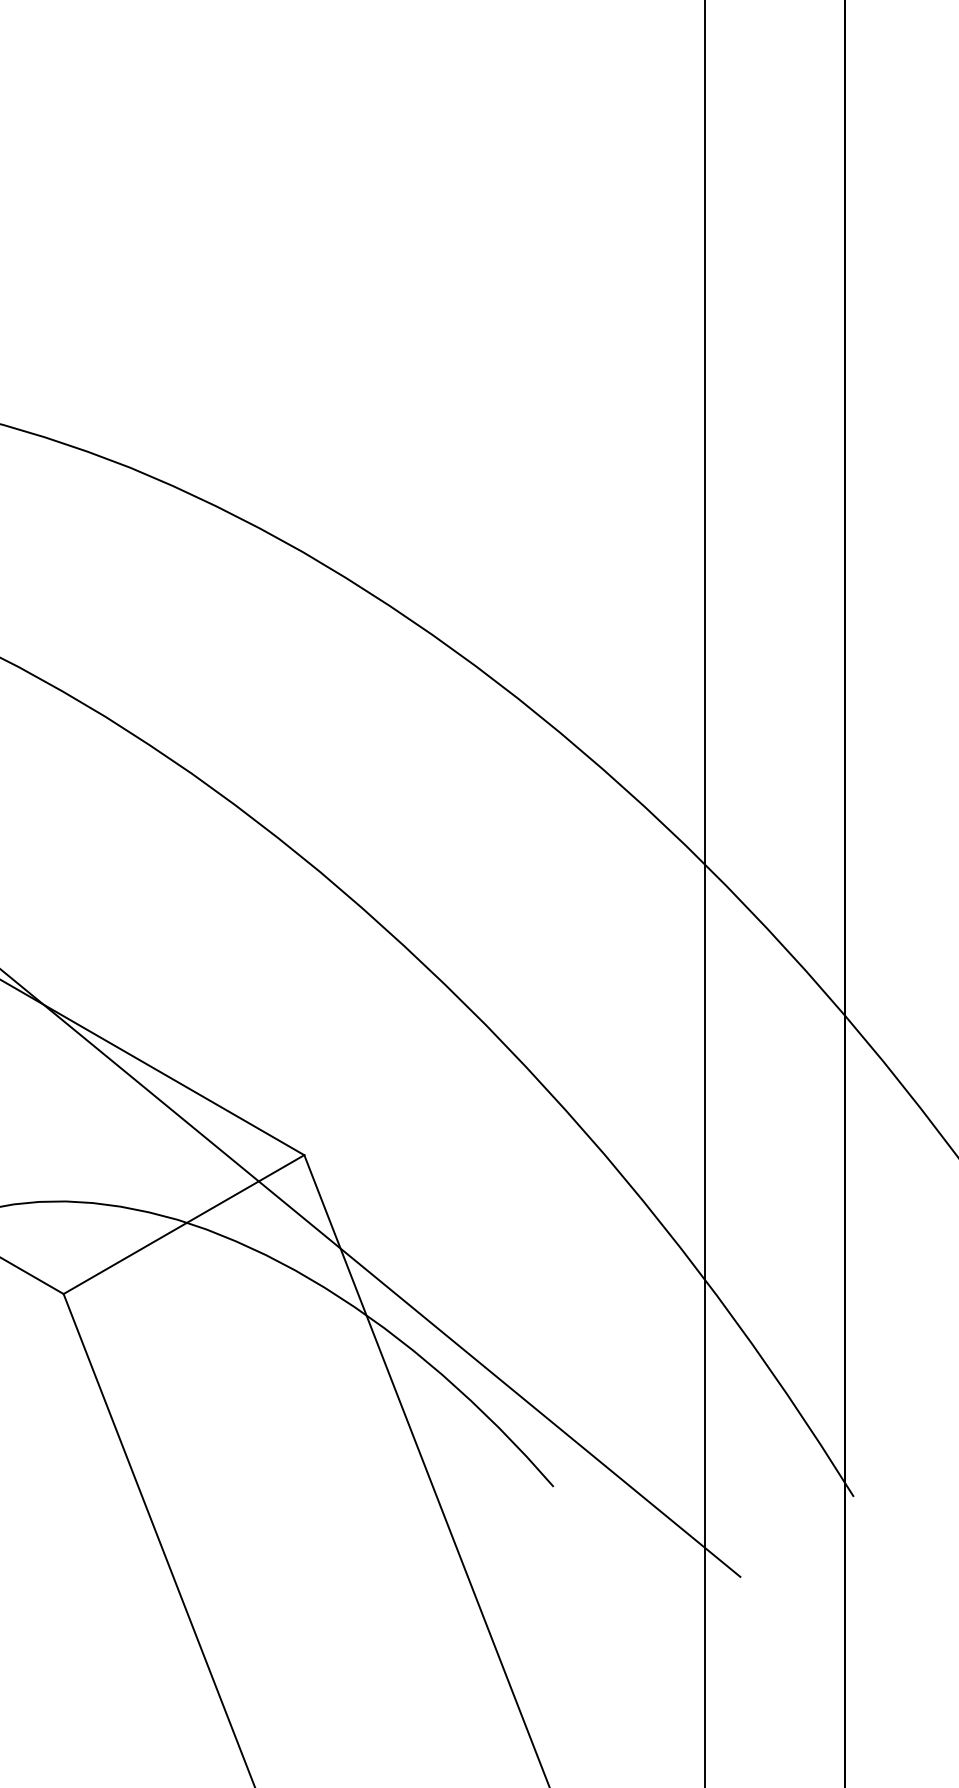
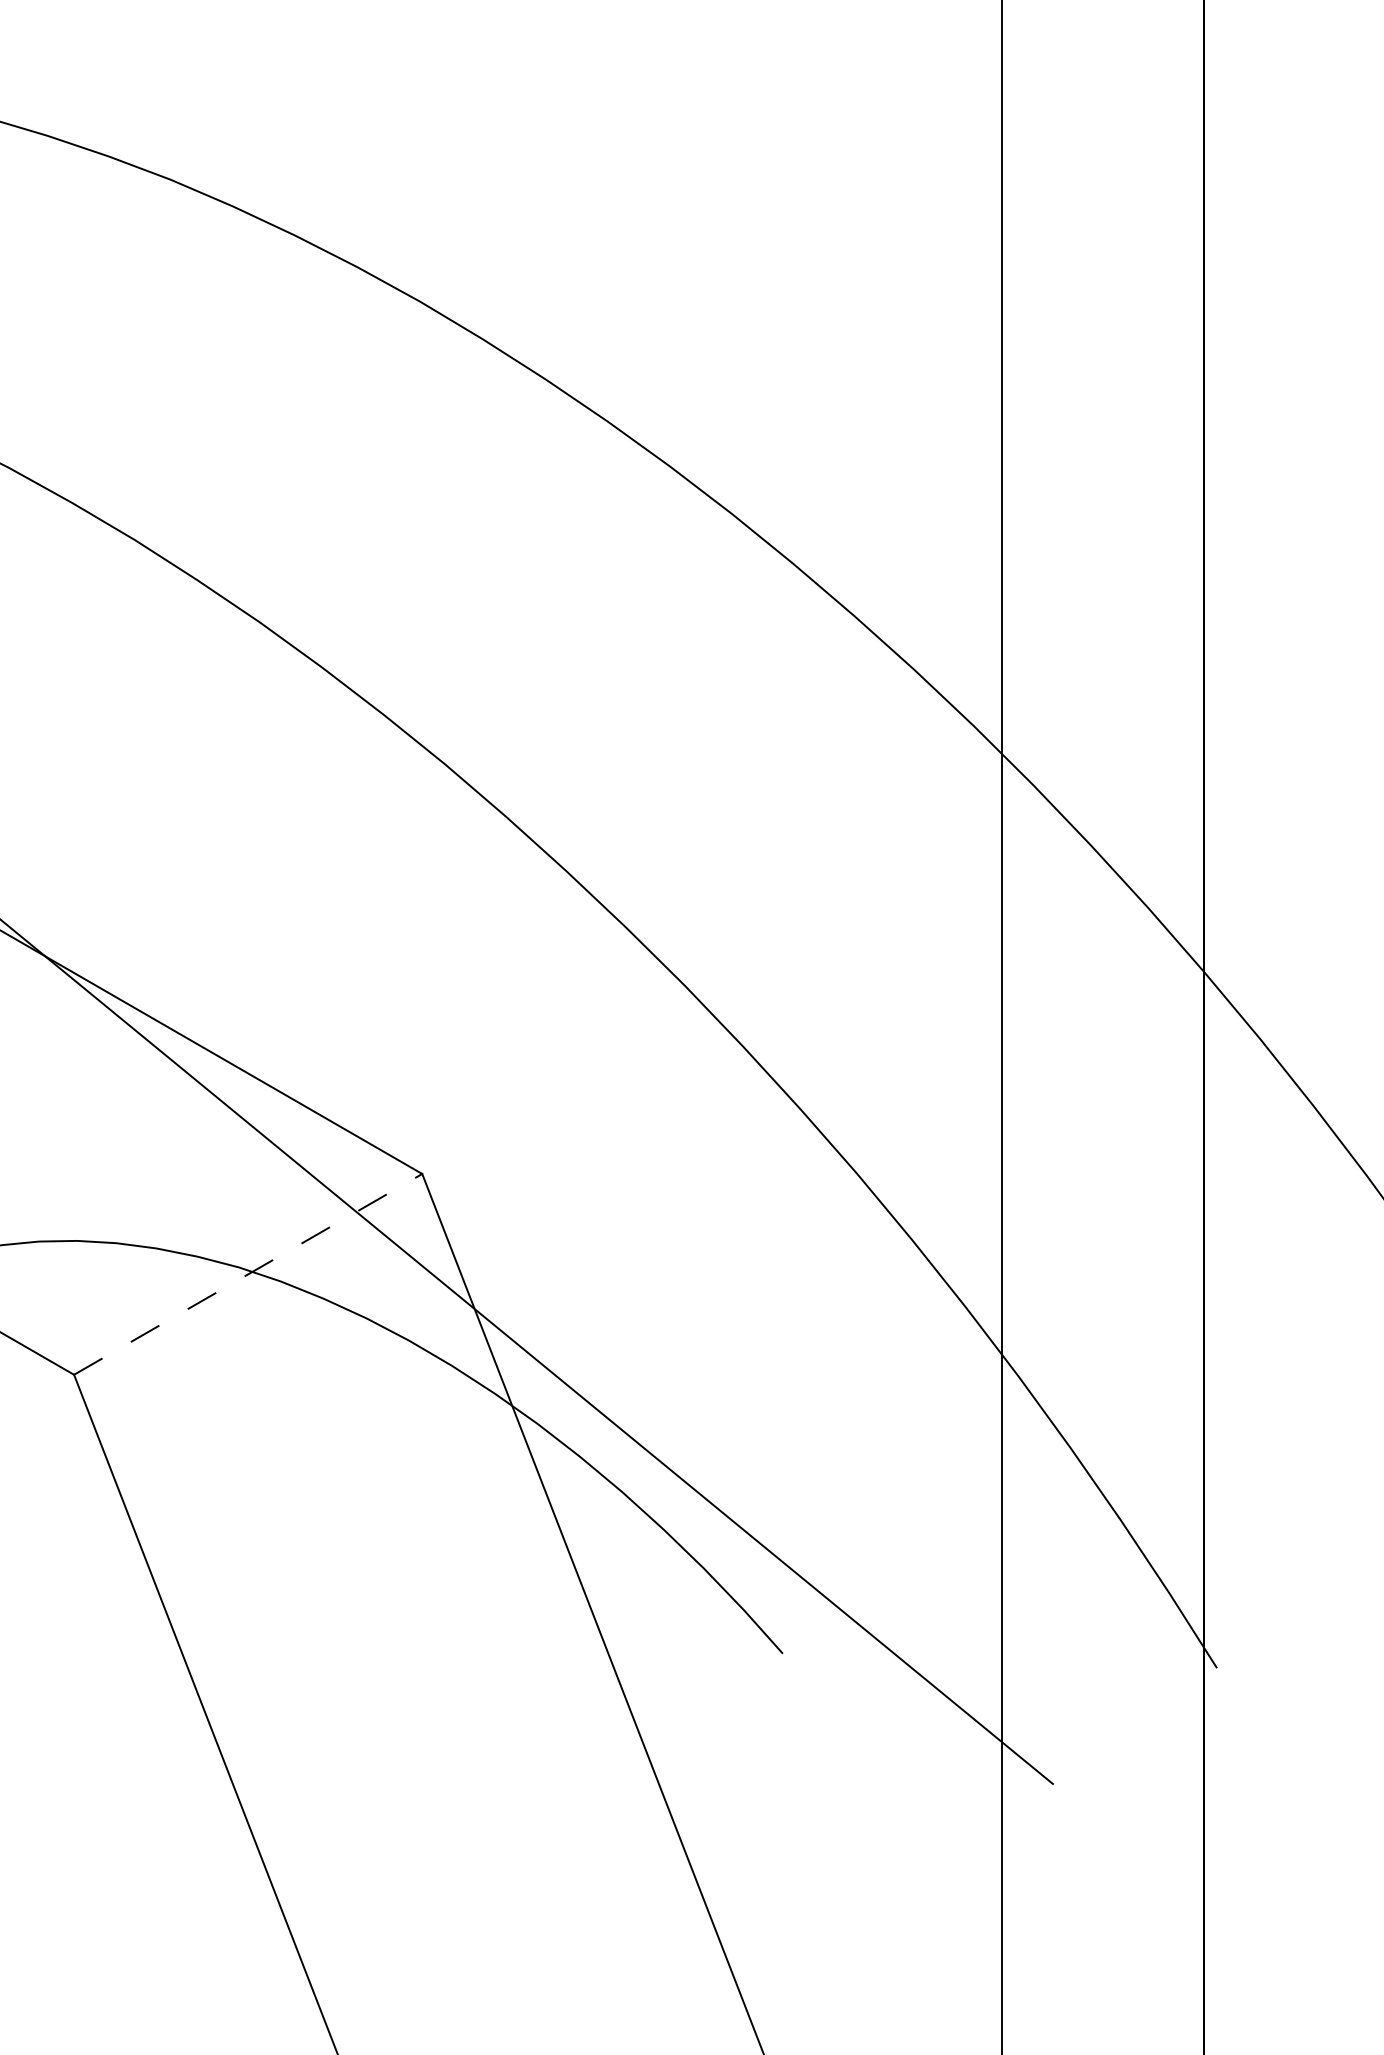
line: (183, 1224) -> (247, 1274), solid -> dashed

